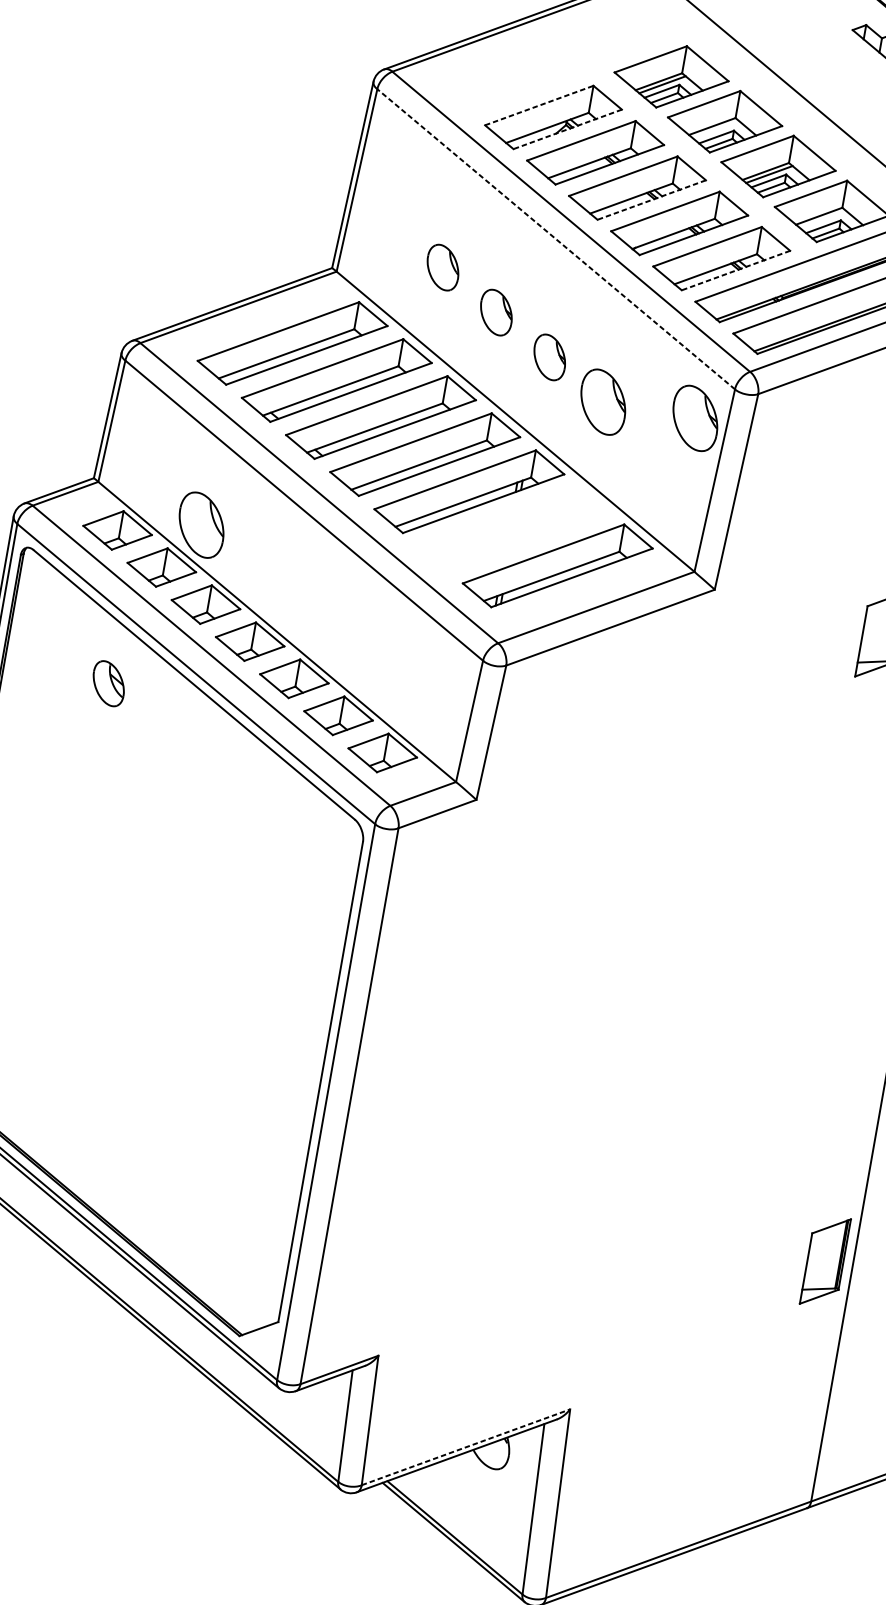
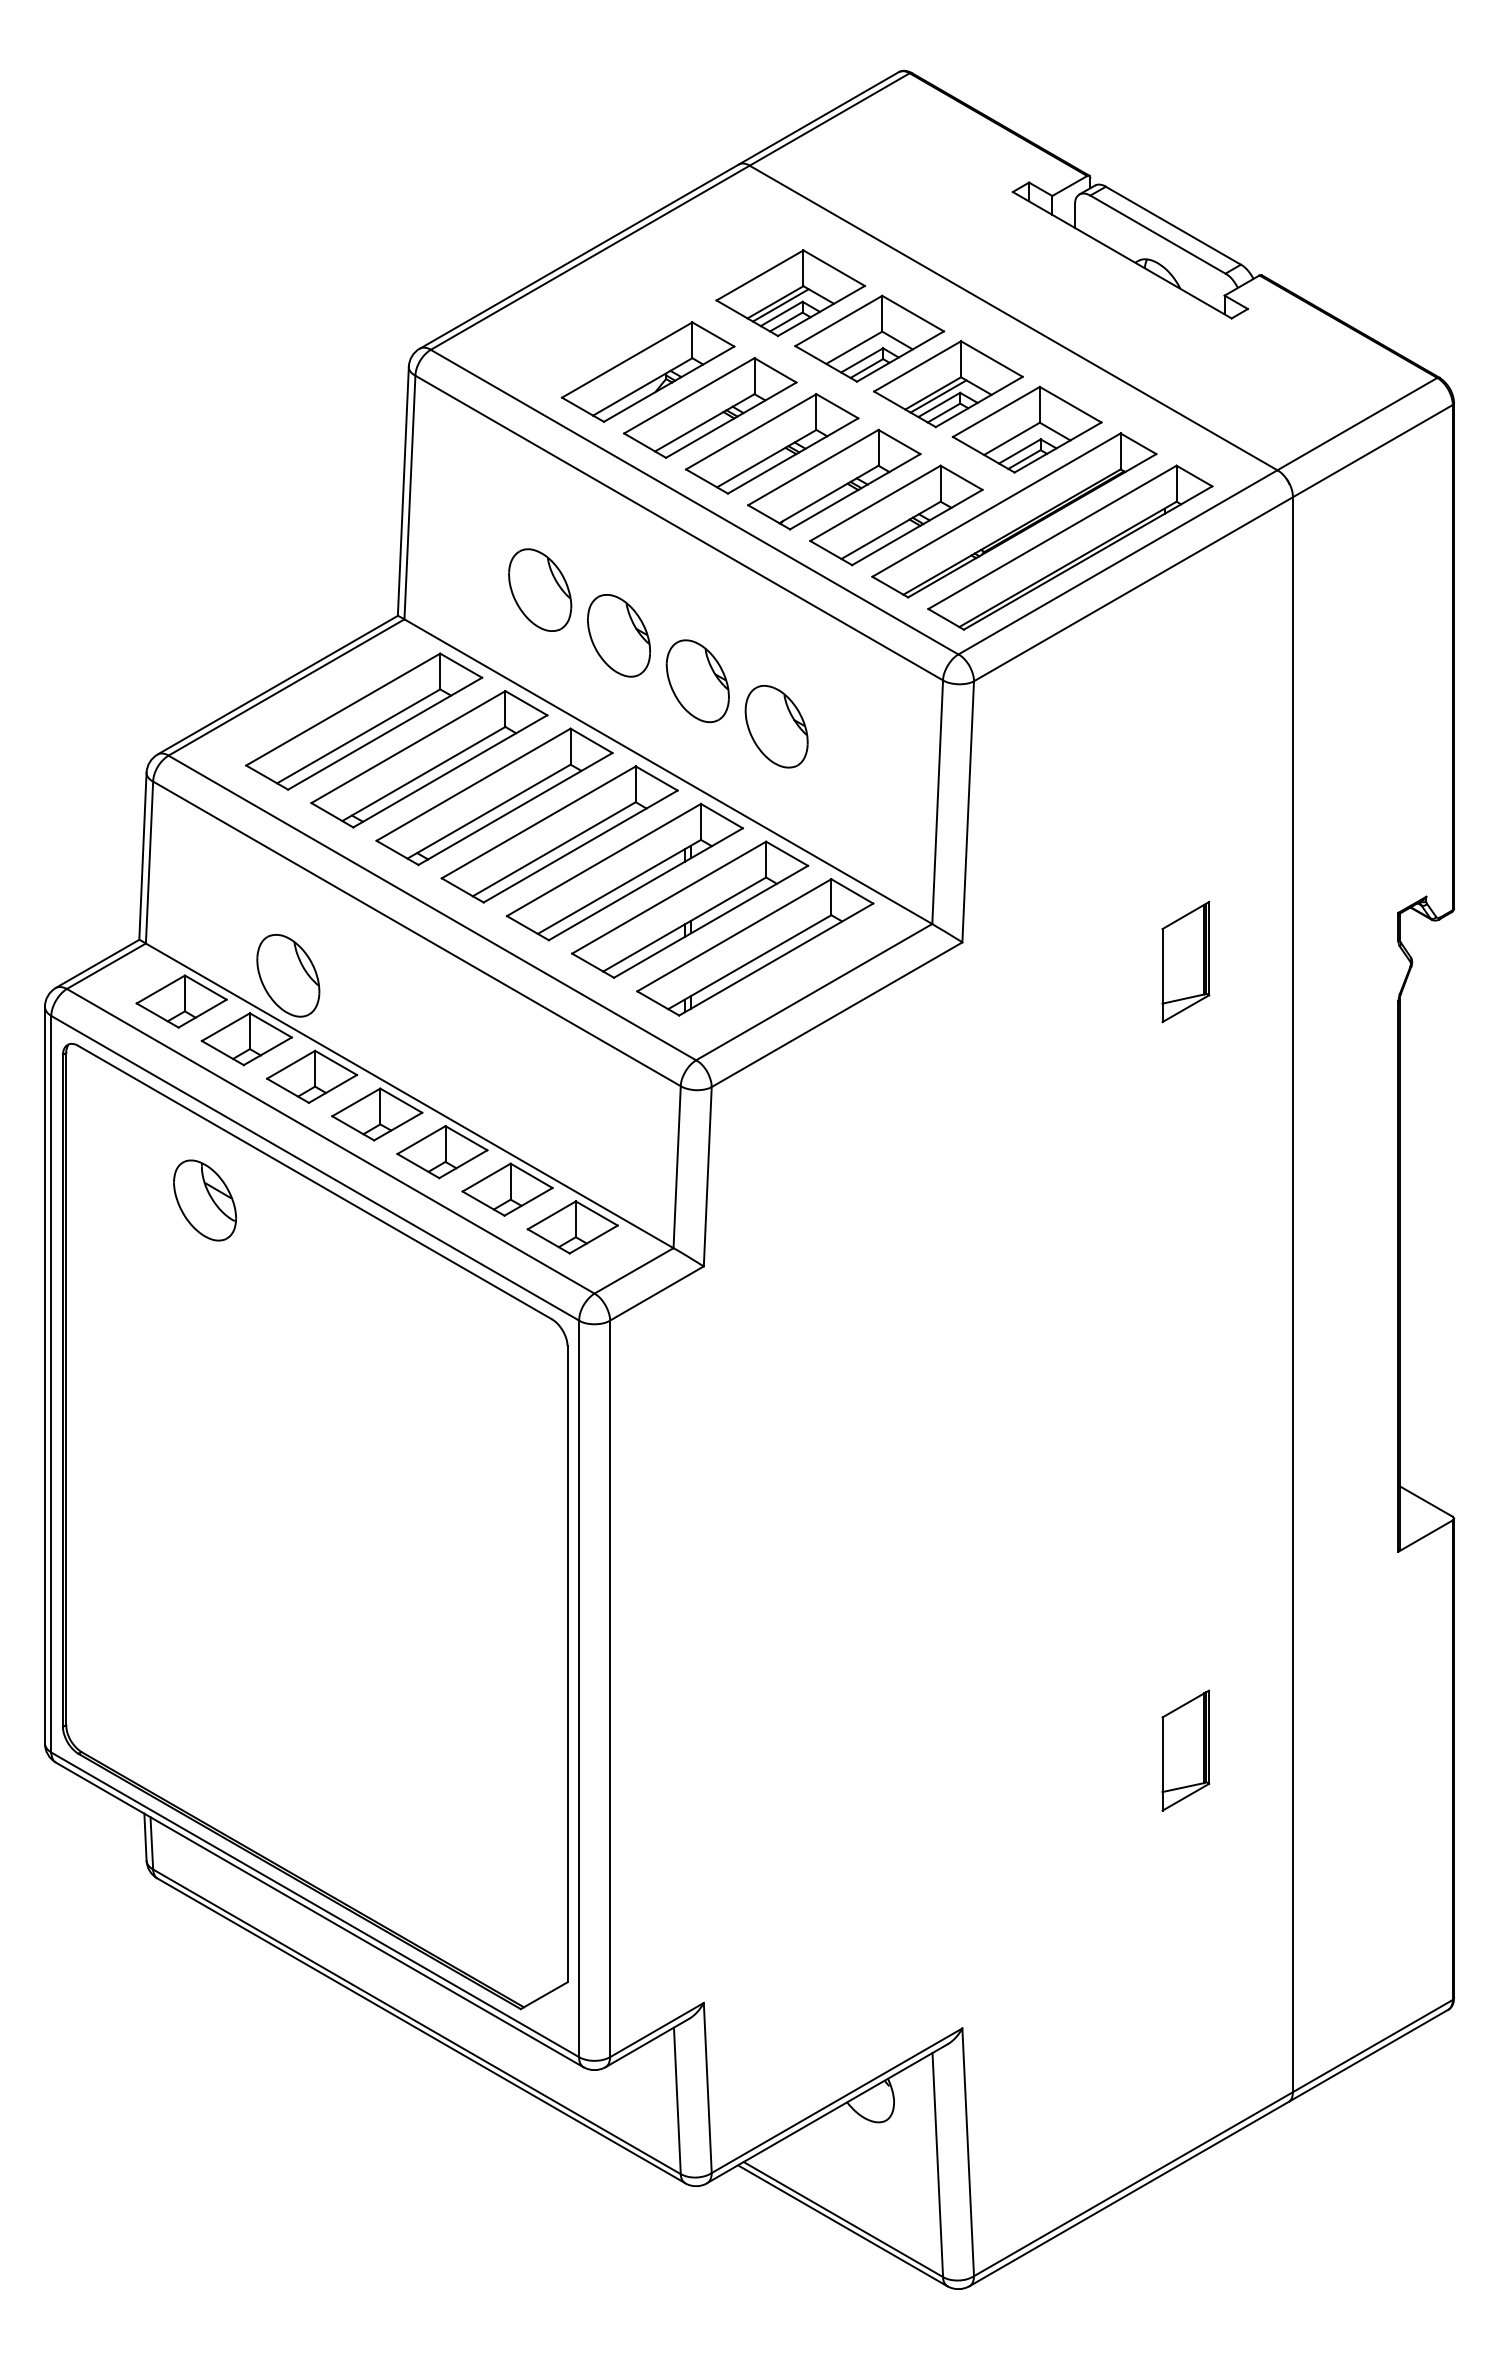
line: (539, 105) -> (627, 359), dashed -> solid
line: (567, 129) -> (668, 384), dashed -> solid
line: (651, 200) -> (792, 456), dashed -> solid
line: (556, 239) -> (679, 528), dashed -> solid
part: (443, 267) -> (540, 589), size x1.43
line: (735, 270) -> (916, 527), dashed -> solid
part: (496, 312) -> (618, 635), size x1.43
part: (549, 357) -> (697, 681), size x1.43
part: (695, 418) -> (898, 726), removed
part: (513, 528) -> (690, 909), added
part: (108, 683) -> (204, 1200), size x1.43
part: (825, 1261) -> (1185, 1750), moved
line: (466, 1447) -> (837, 2100), dashed -> solid

